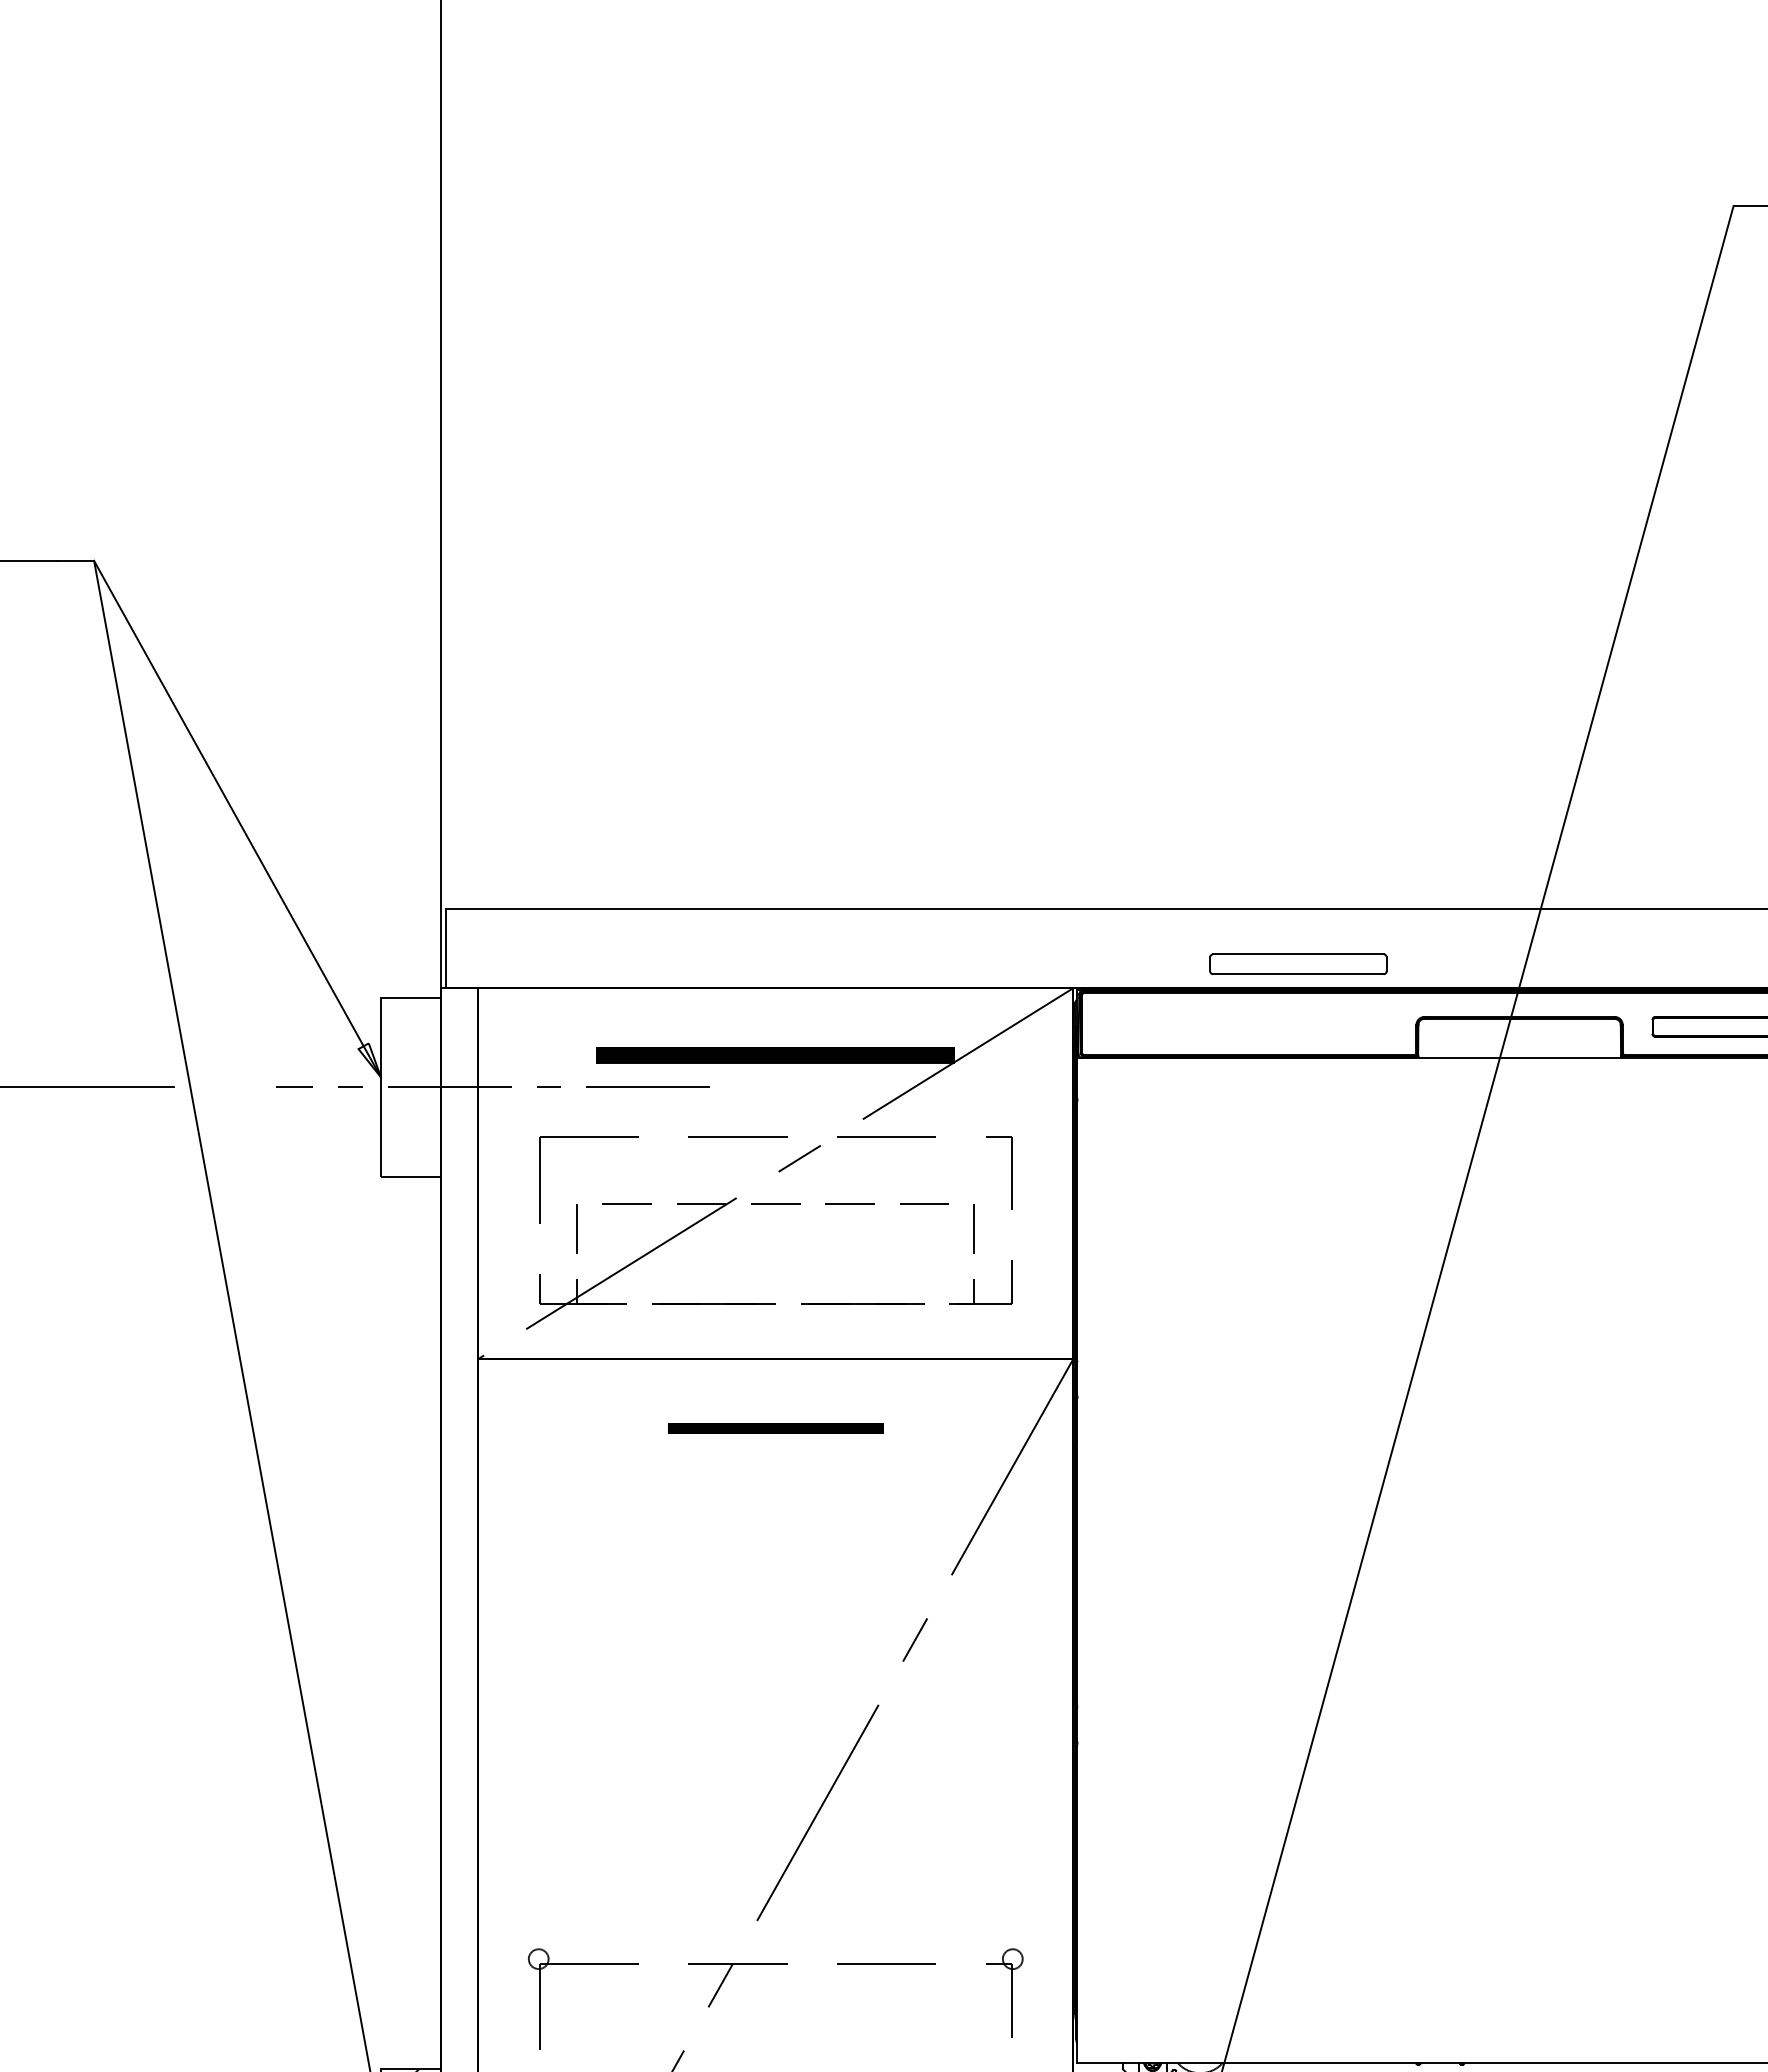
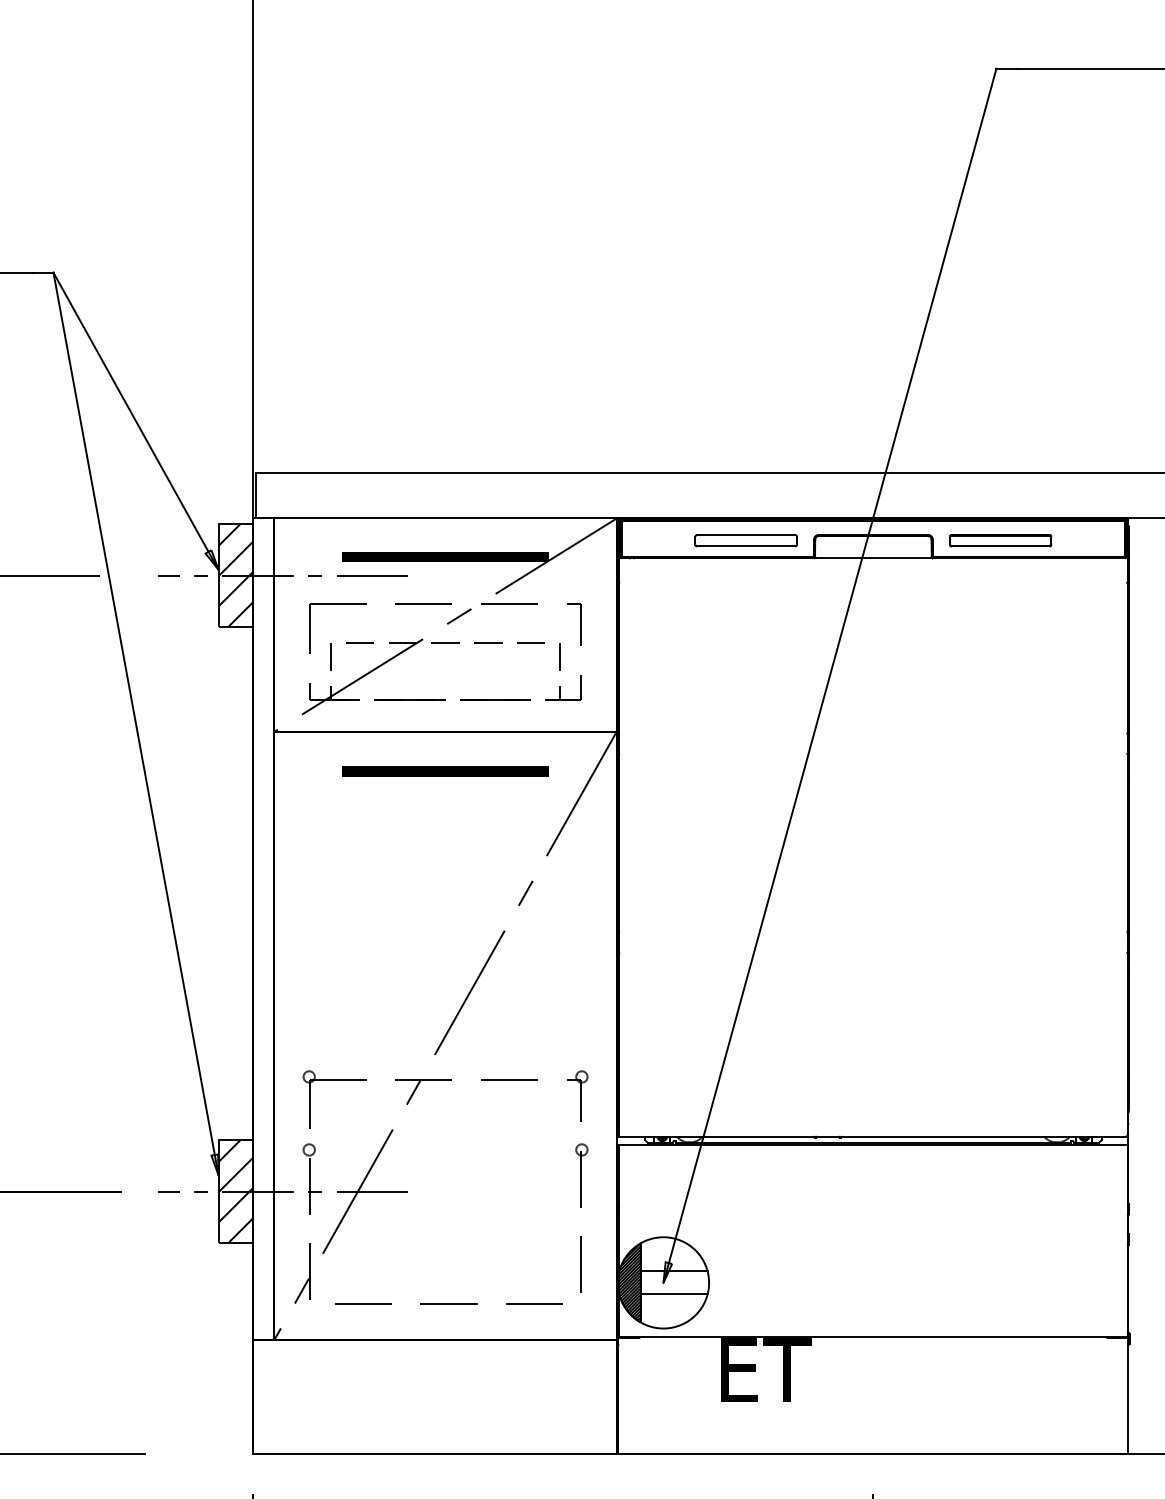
part: (1297, 963) -> (745, 540), moved
hatch: (410, 1087) -> (235, 575), added
part: (775, 1428) -> (445, 771), size x1.67

